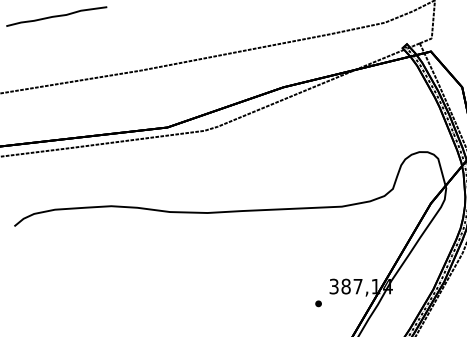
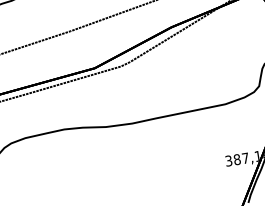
part: (318, 303) -> (219, 174), removed

